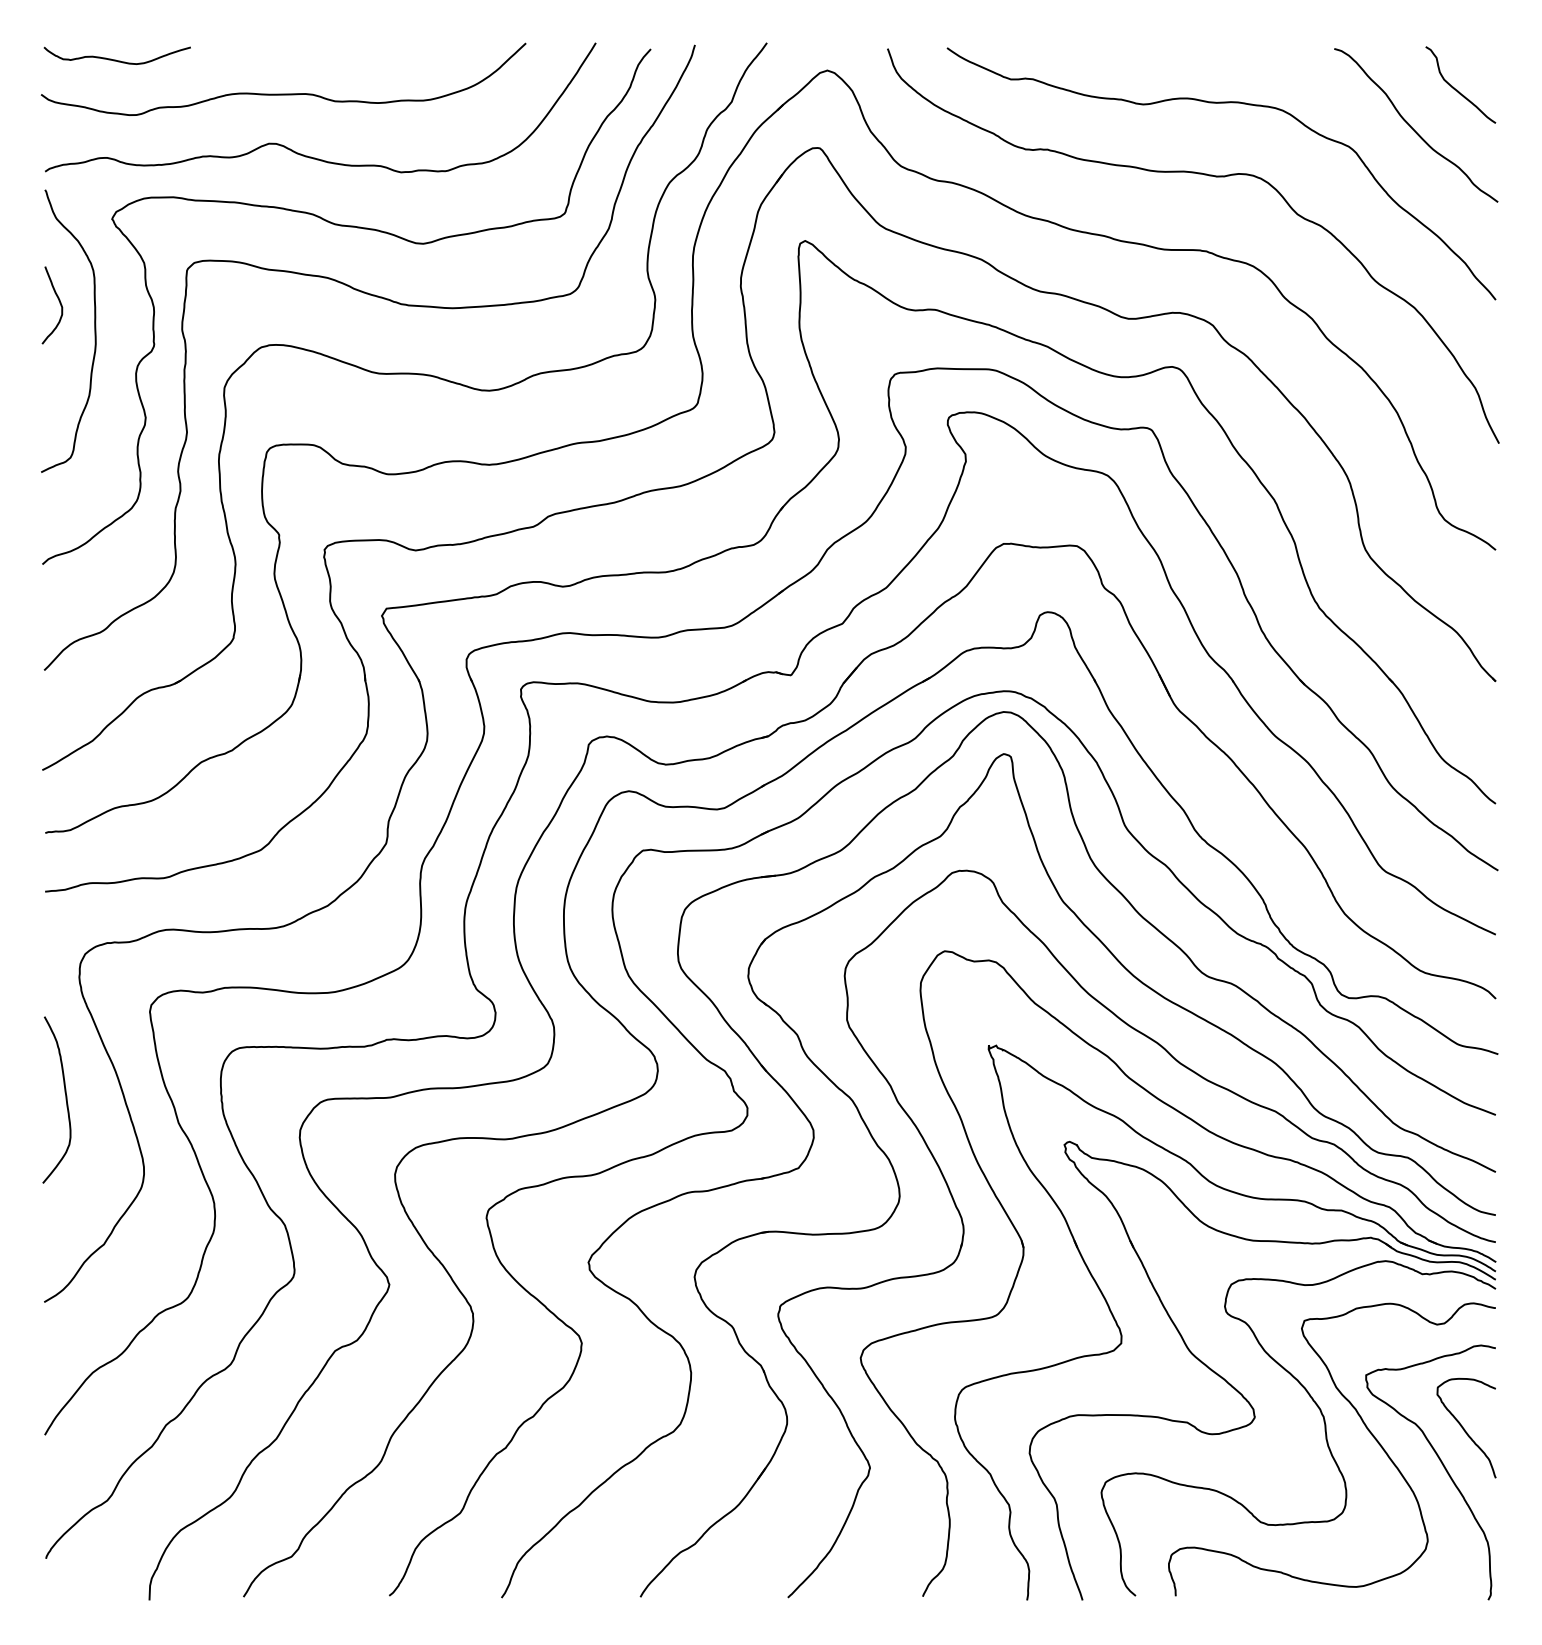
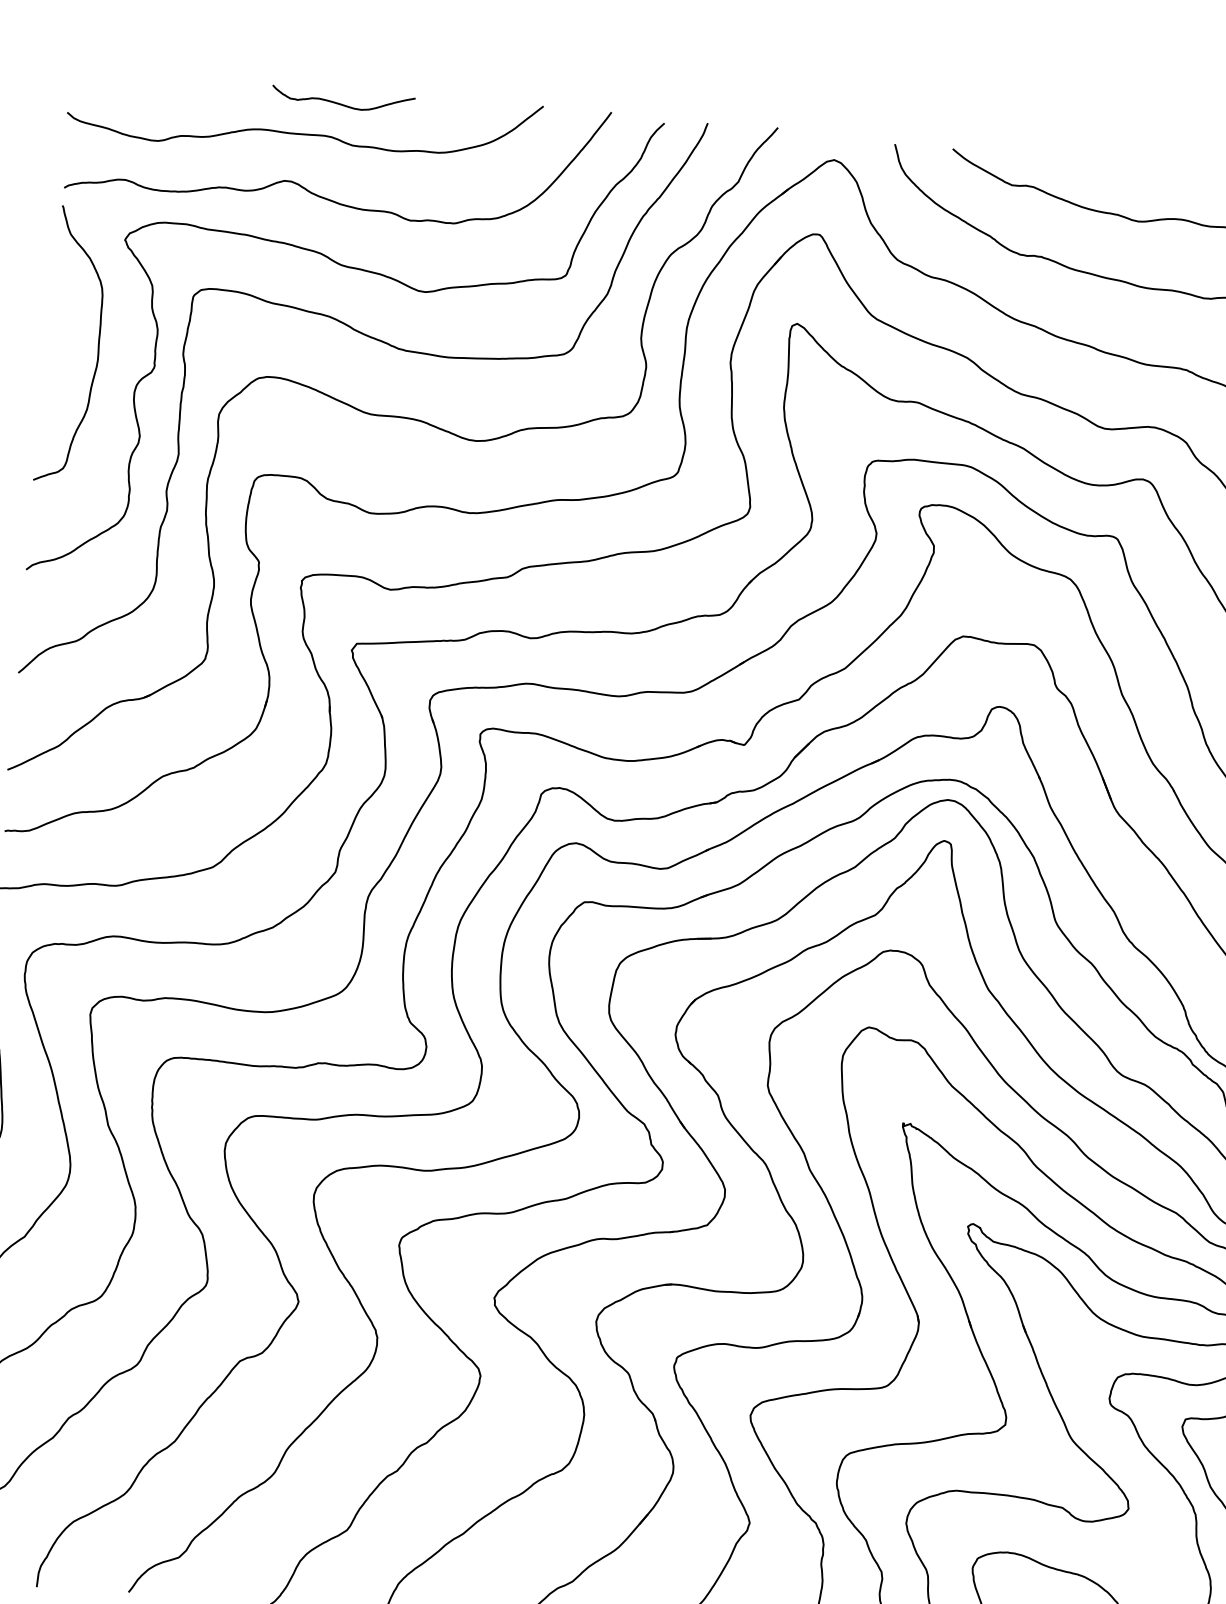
curve: (116, 59) -> (342, 103), moved
curve: (59, 303) -> (66, 317), removed

